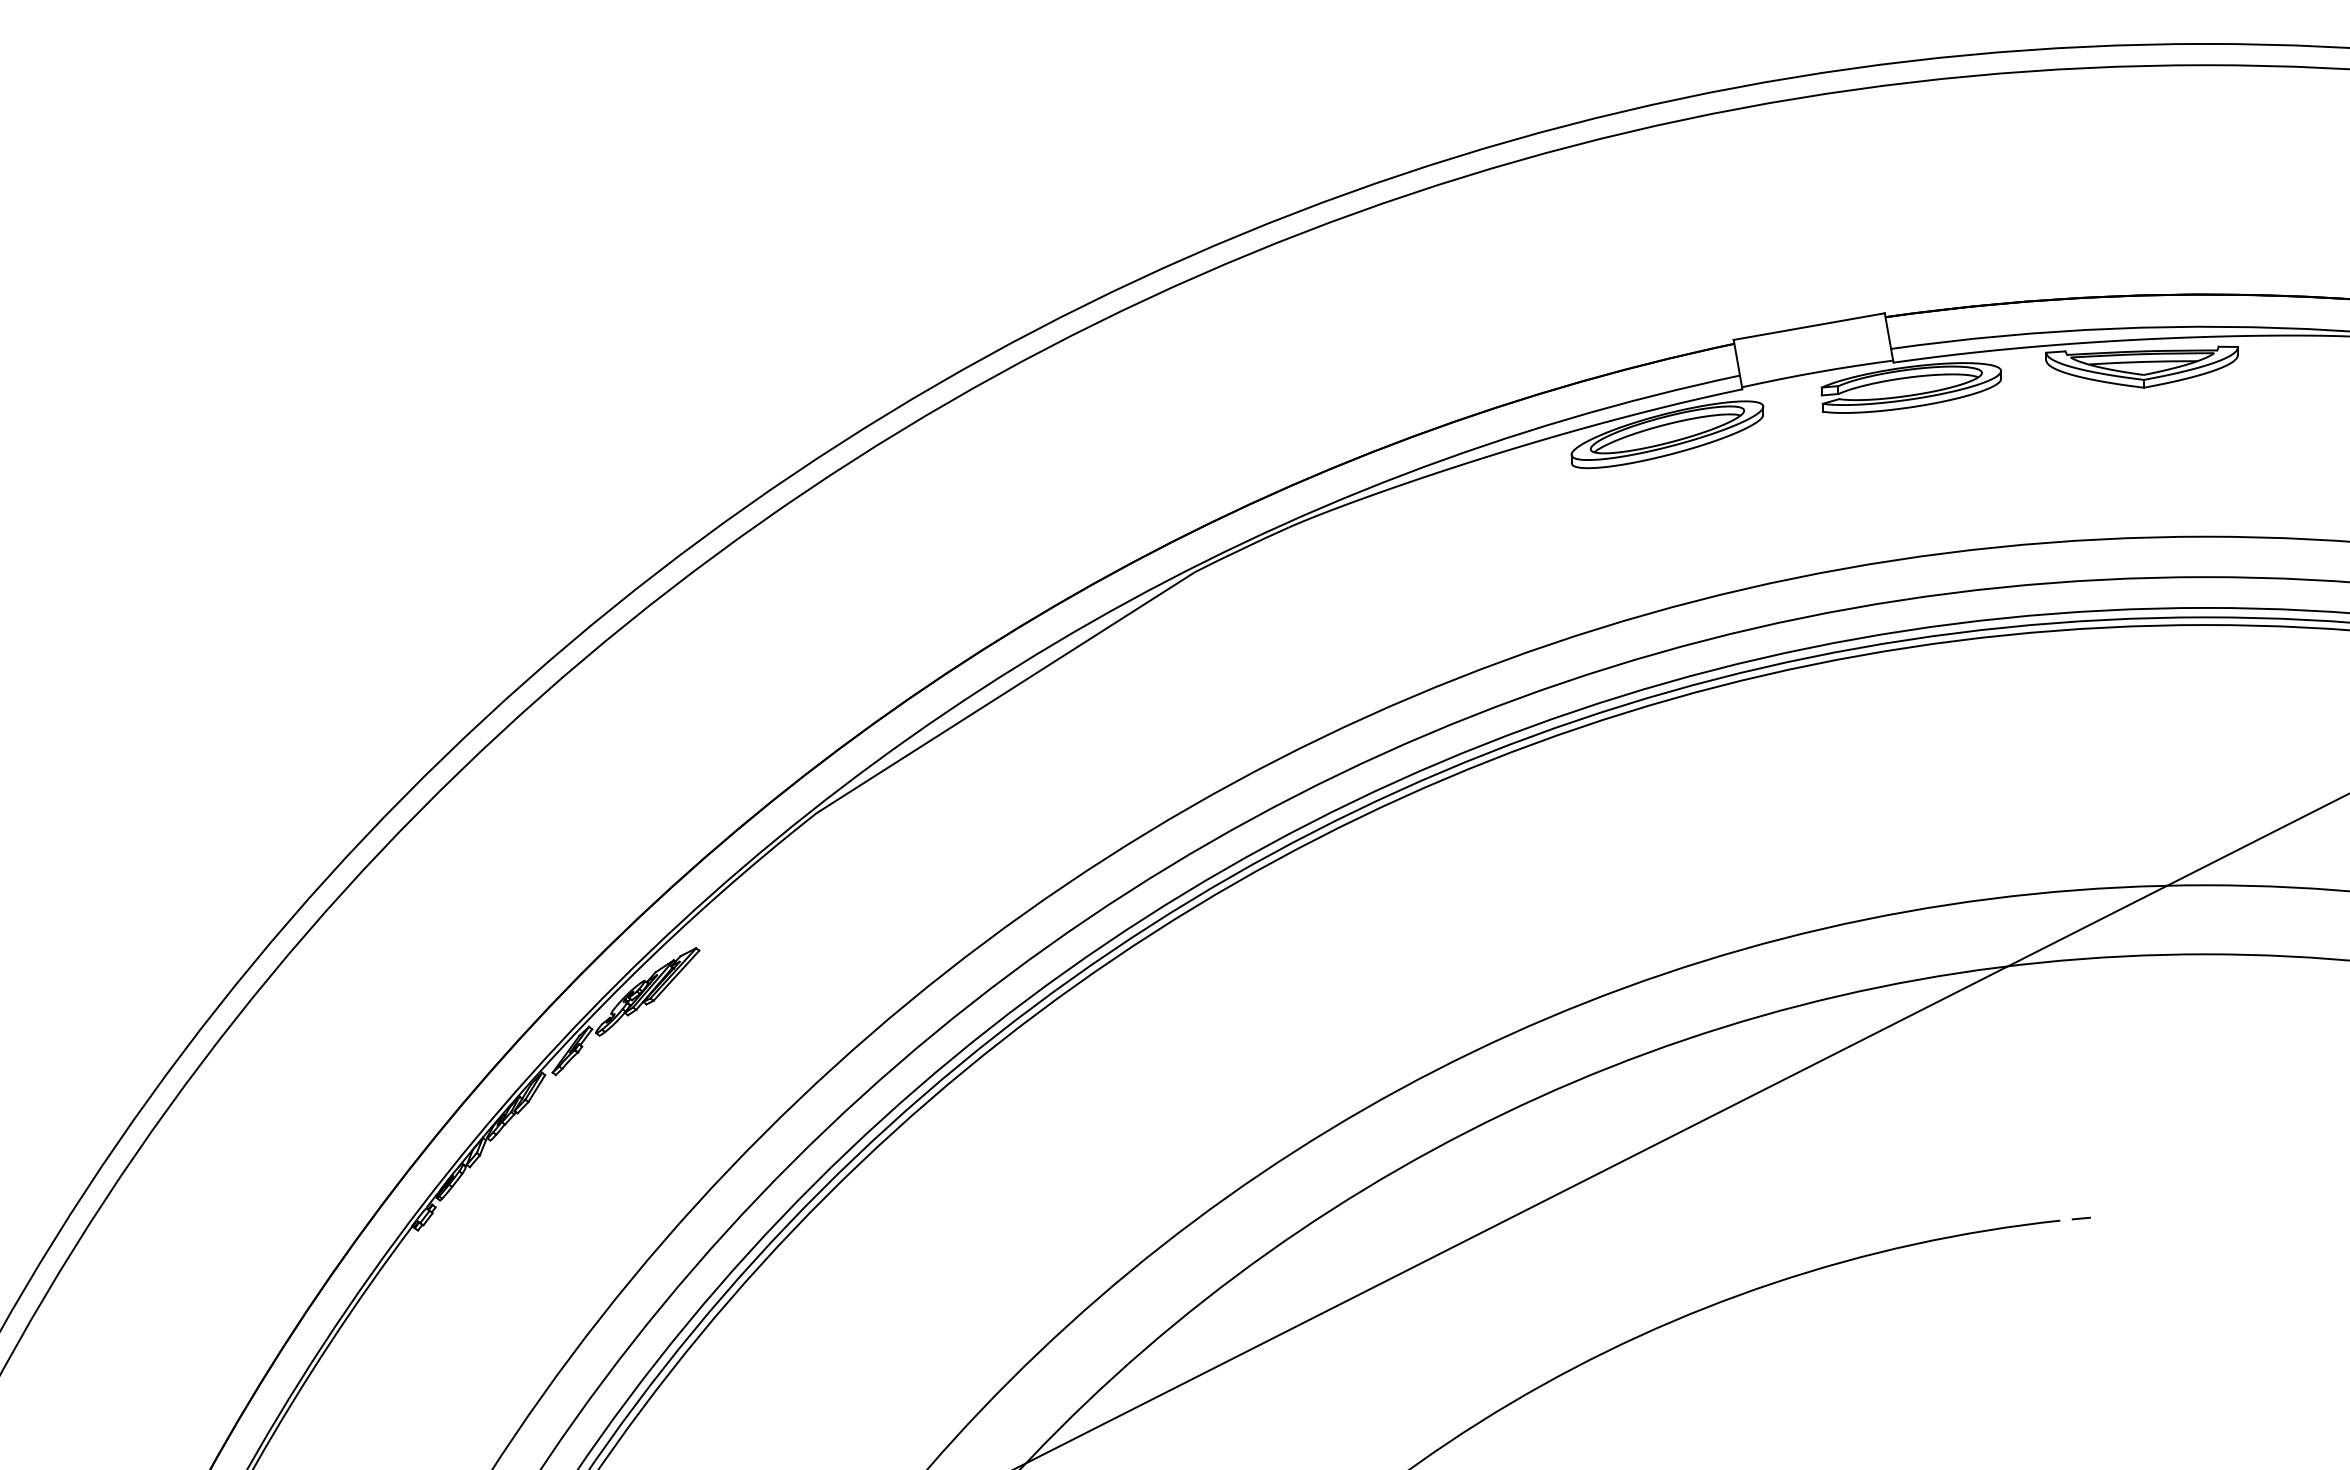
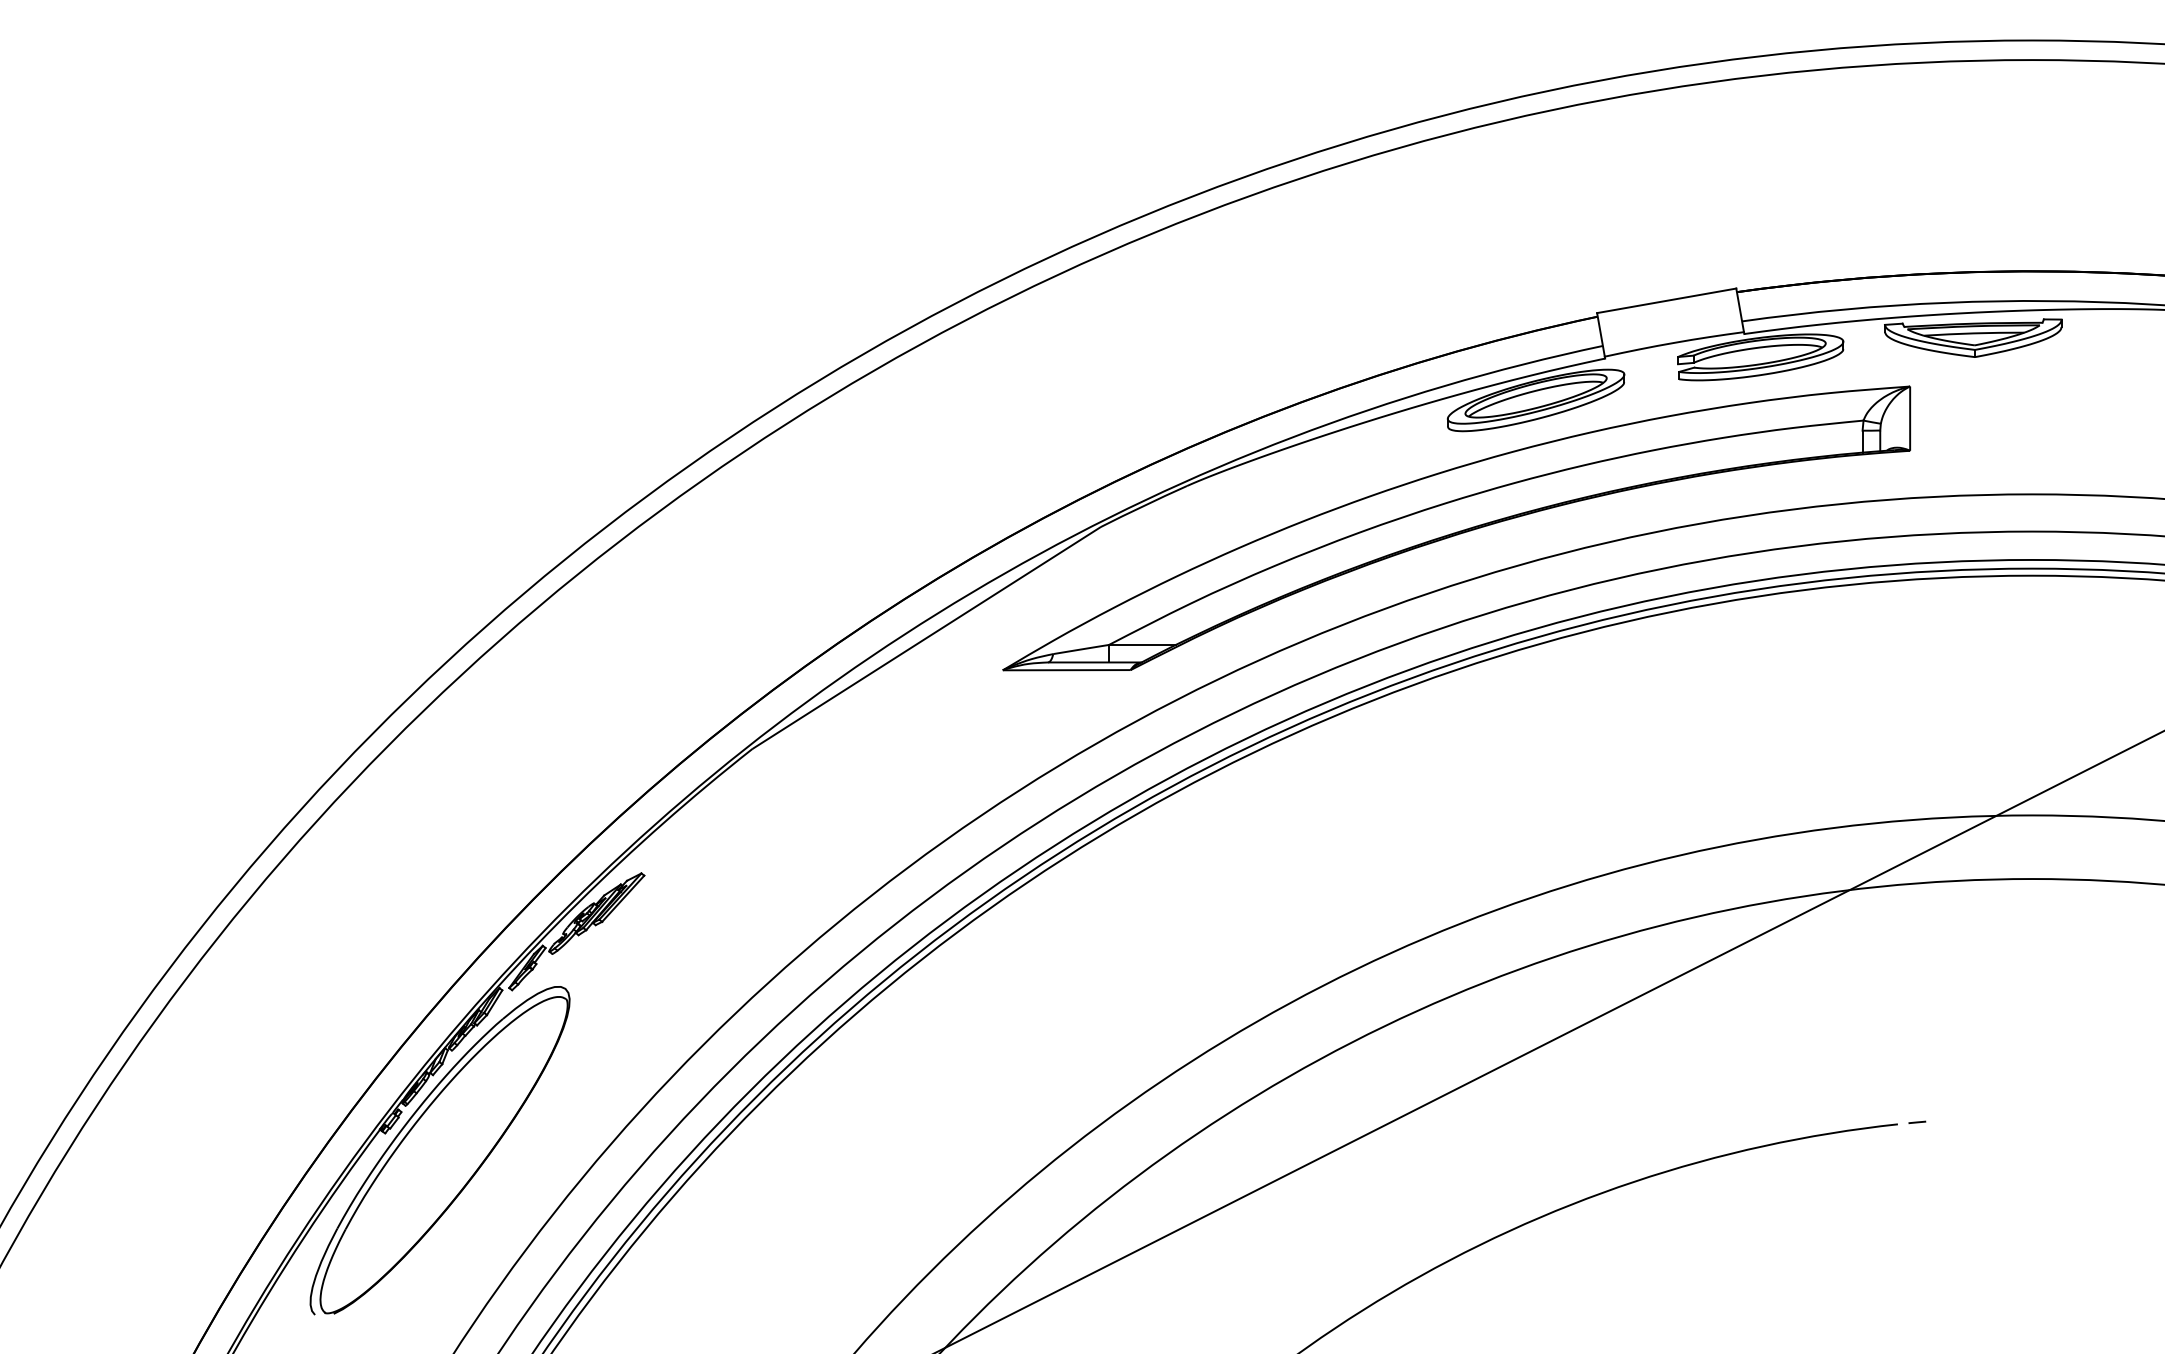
part: (1581, 573) -> (1456, 528), added
part: (477, 1248) -> (440, 1149), added

